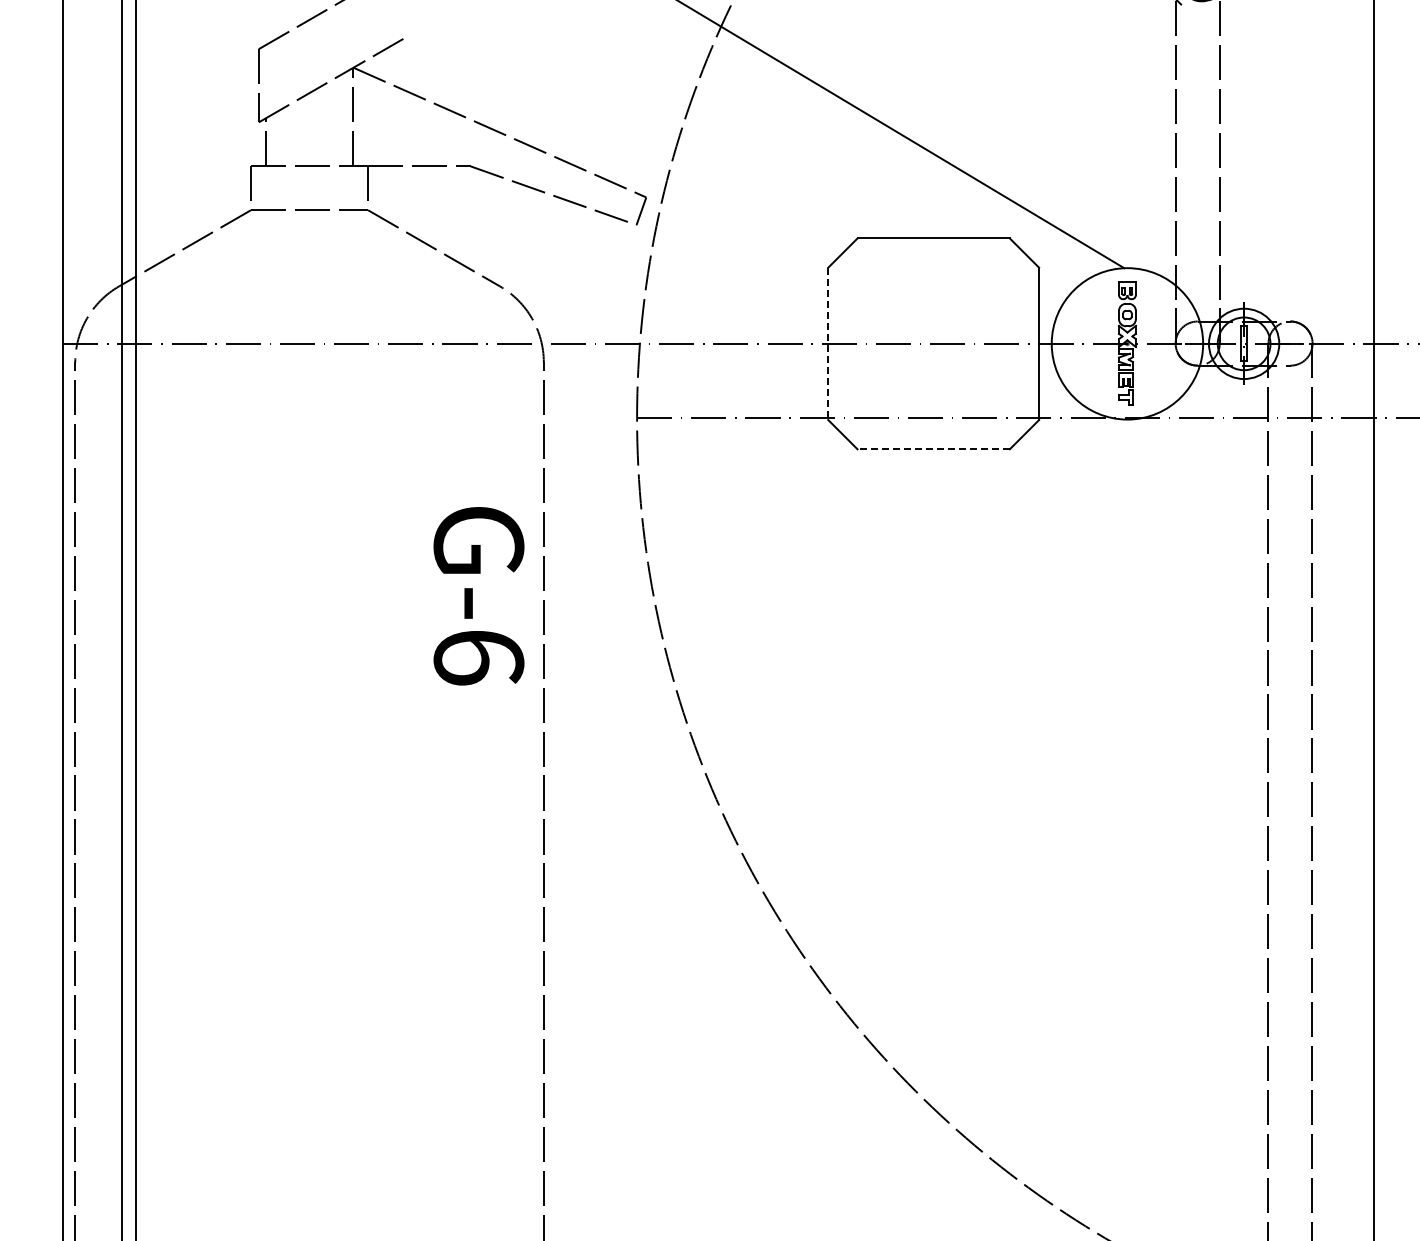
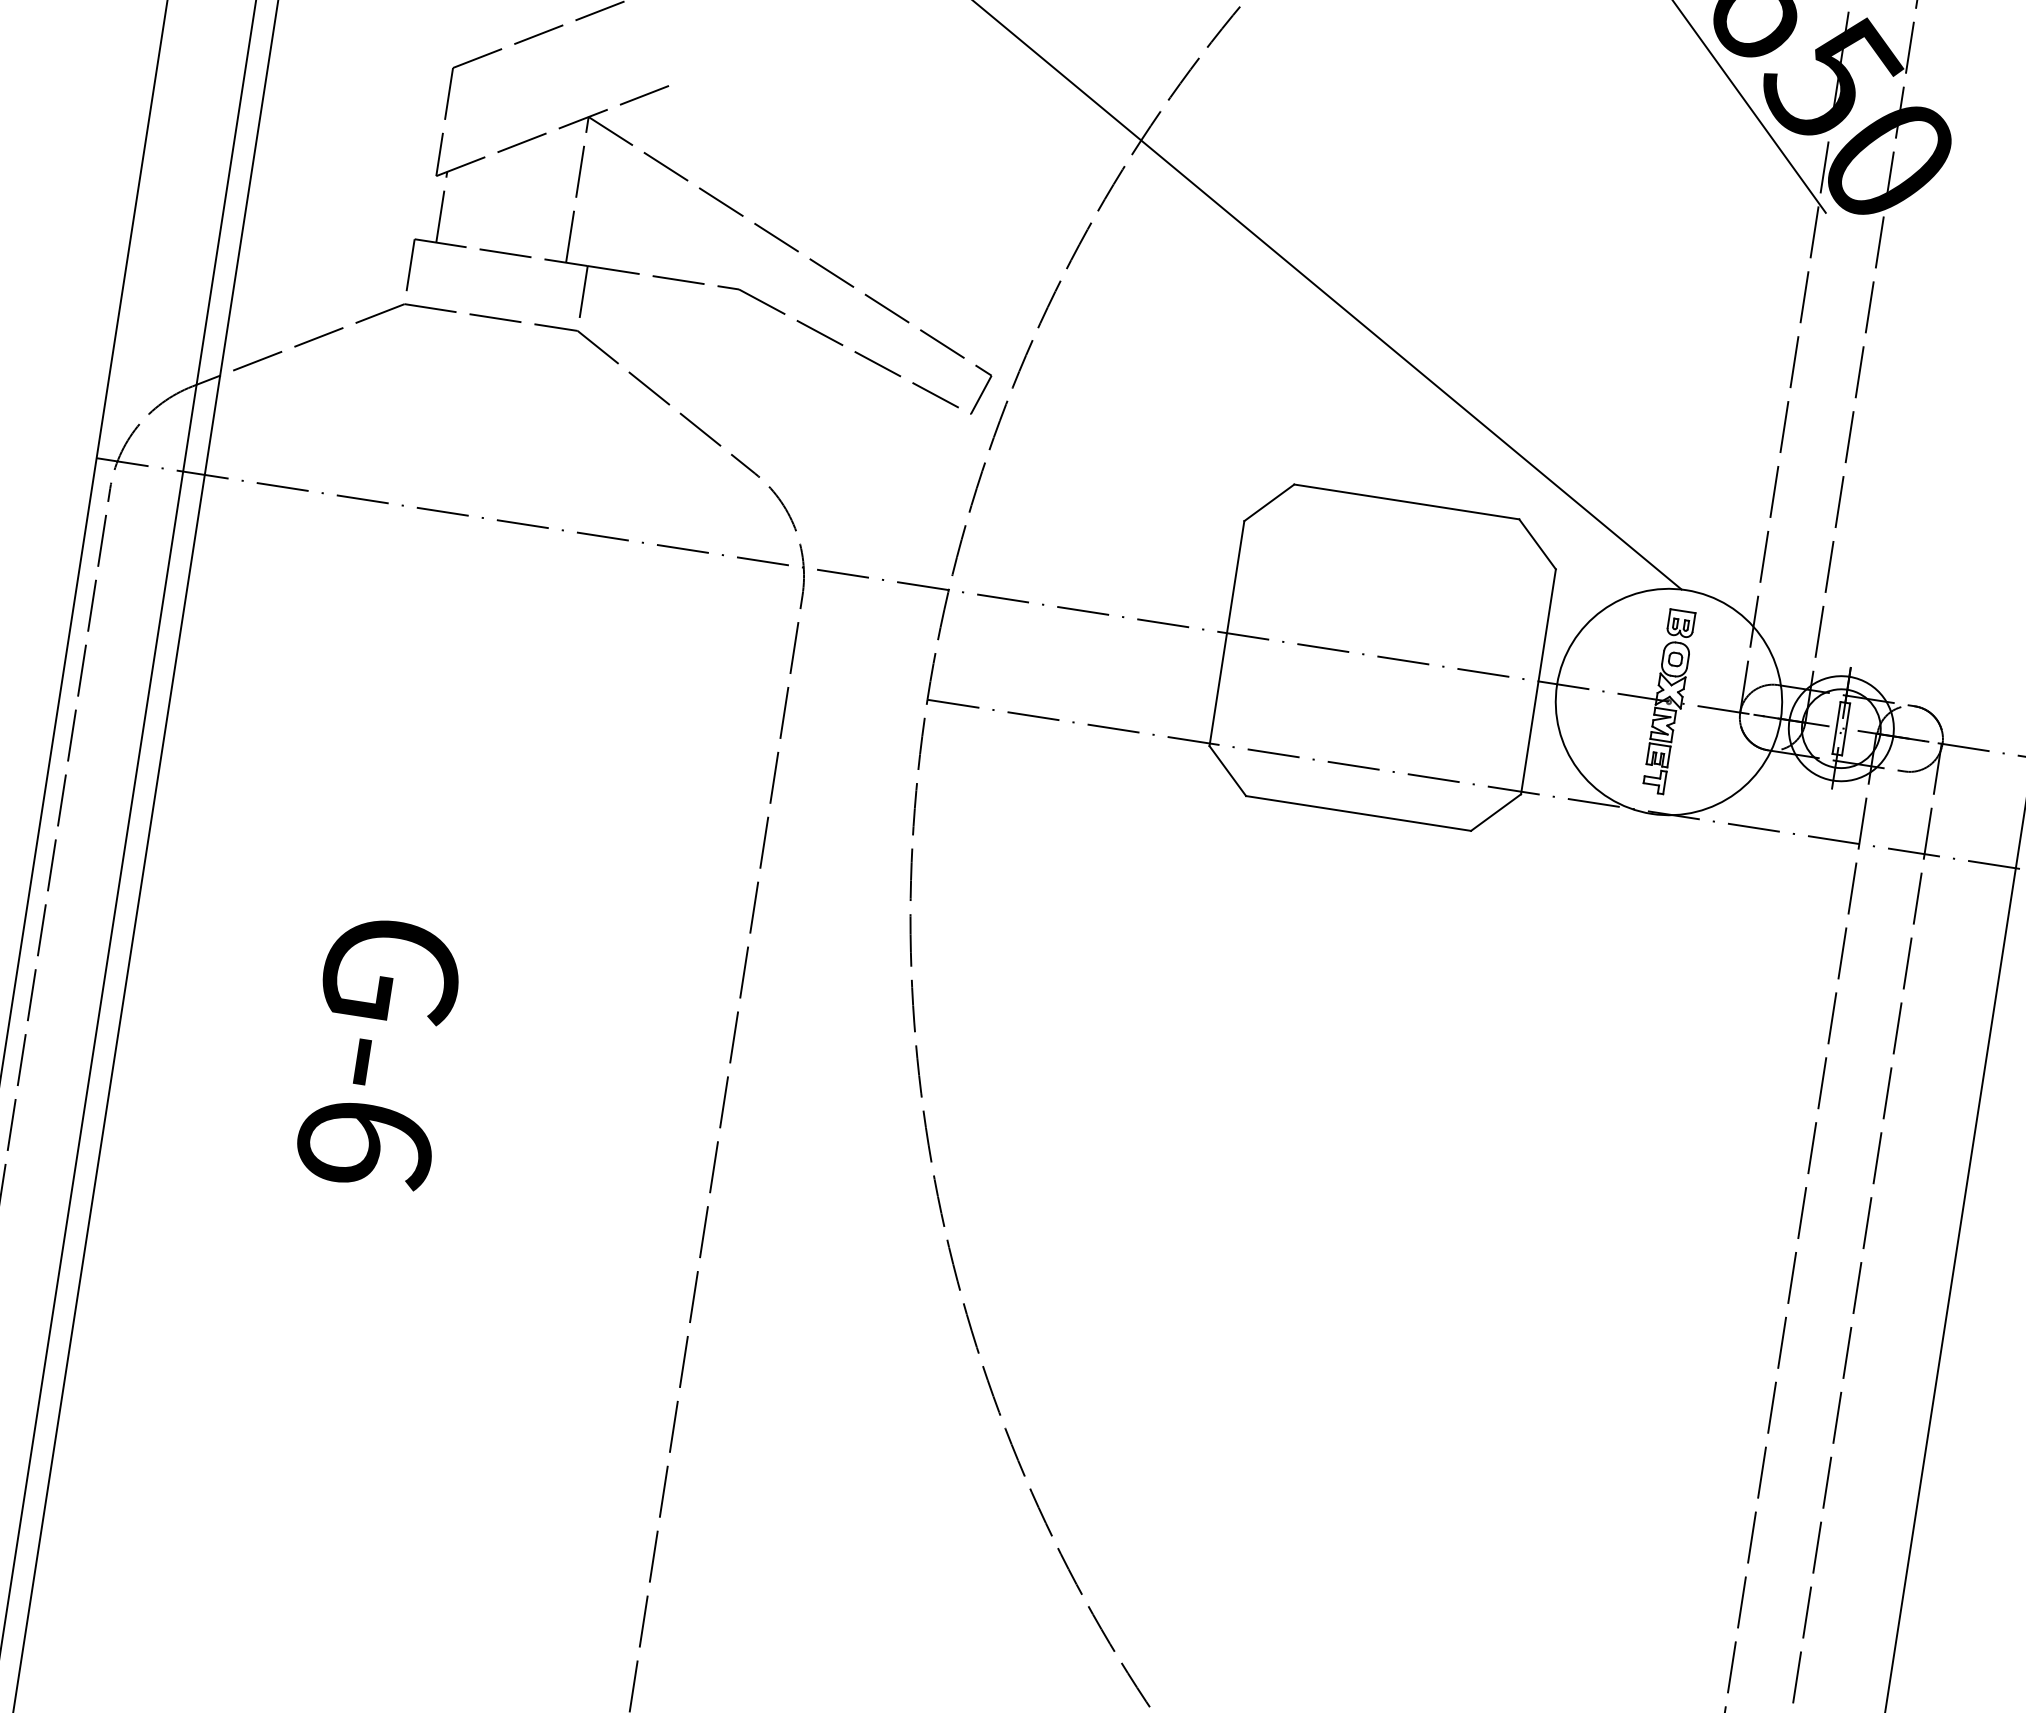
line: (828, 344) -> (1227, 634), dashed -> solid
line: (933, 449) -> (1358, 813), dashed -> solid
text: (478, 596) -> (378, 1053), moved

